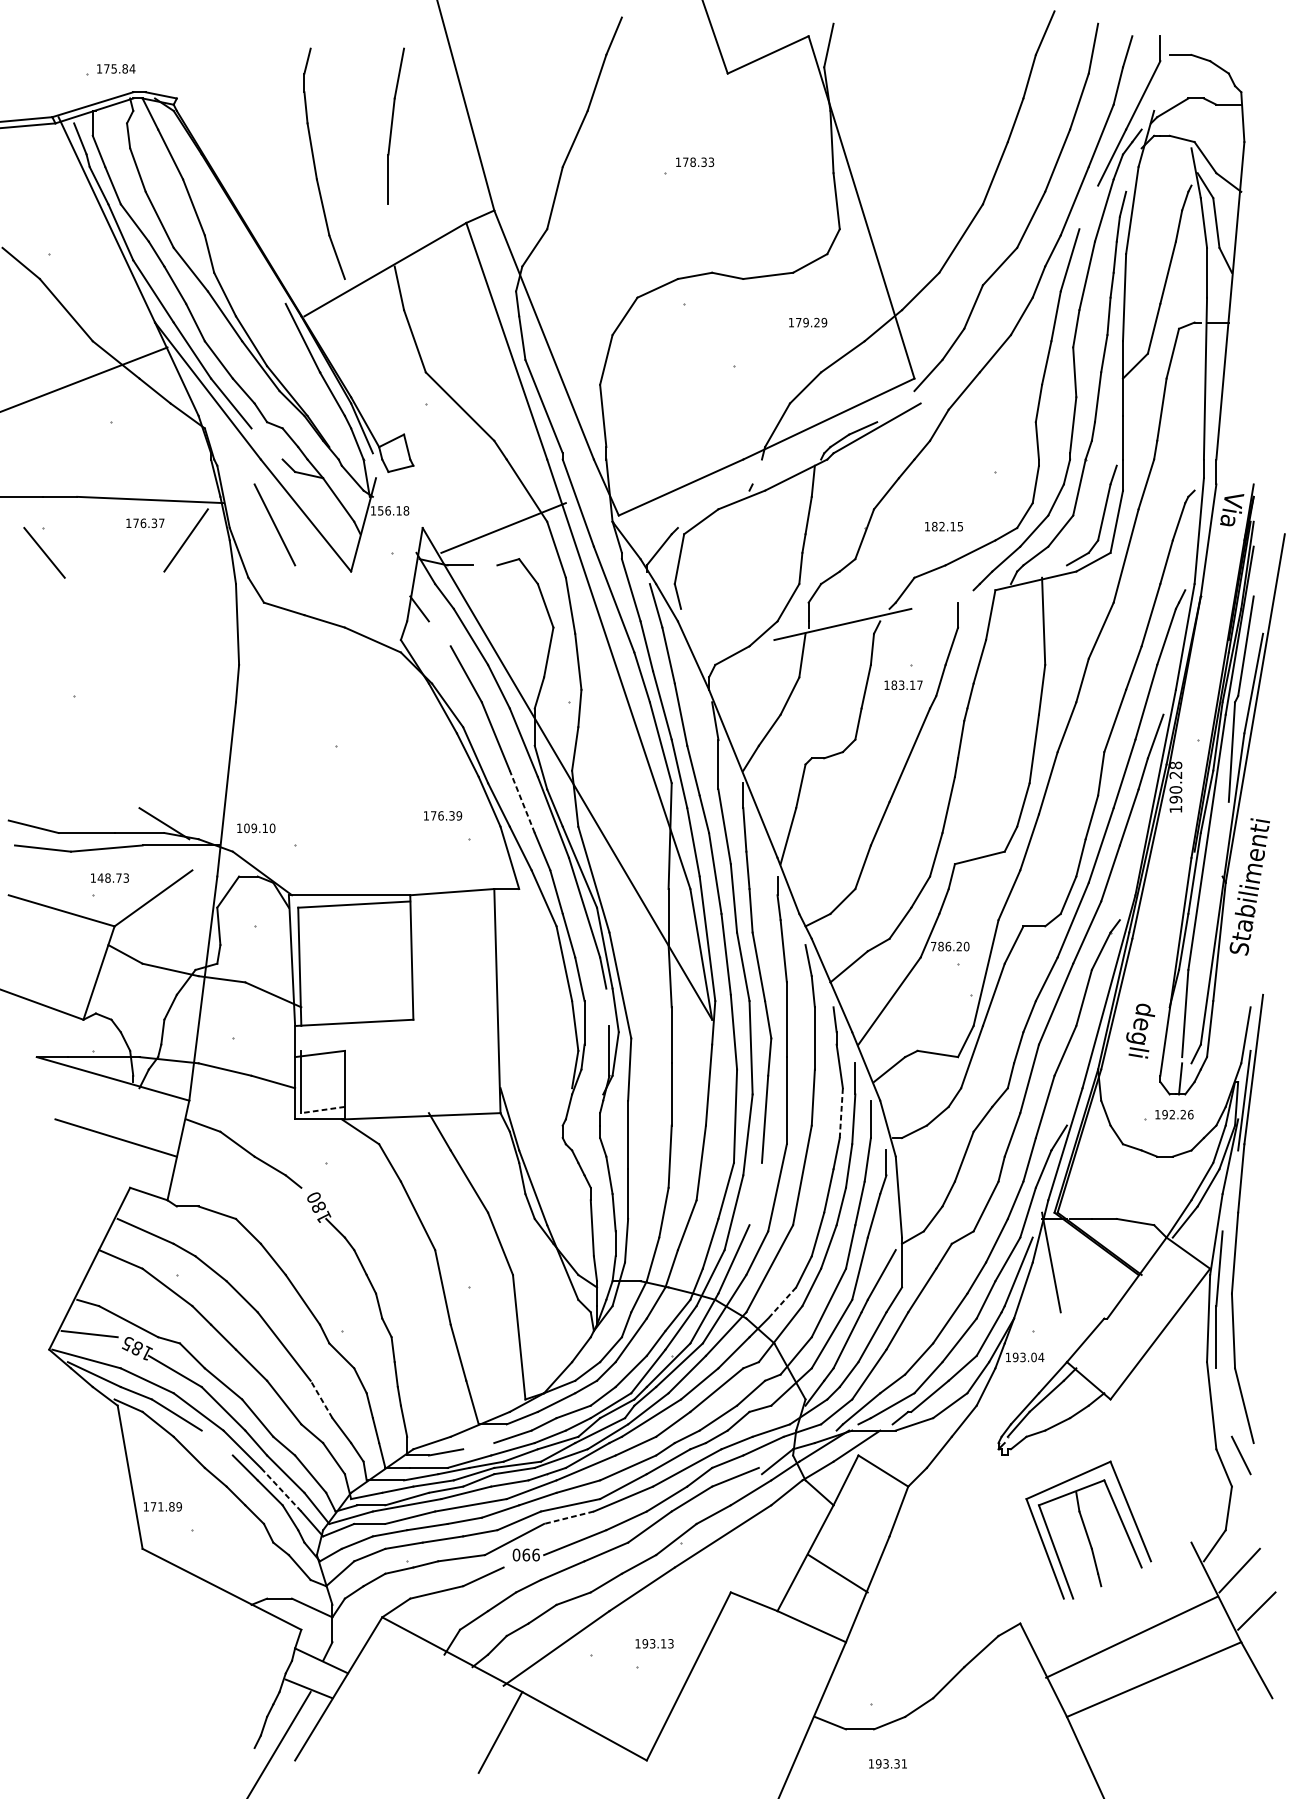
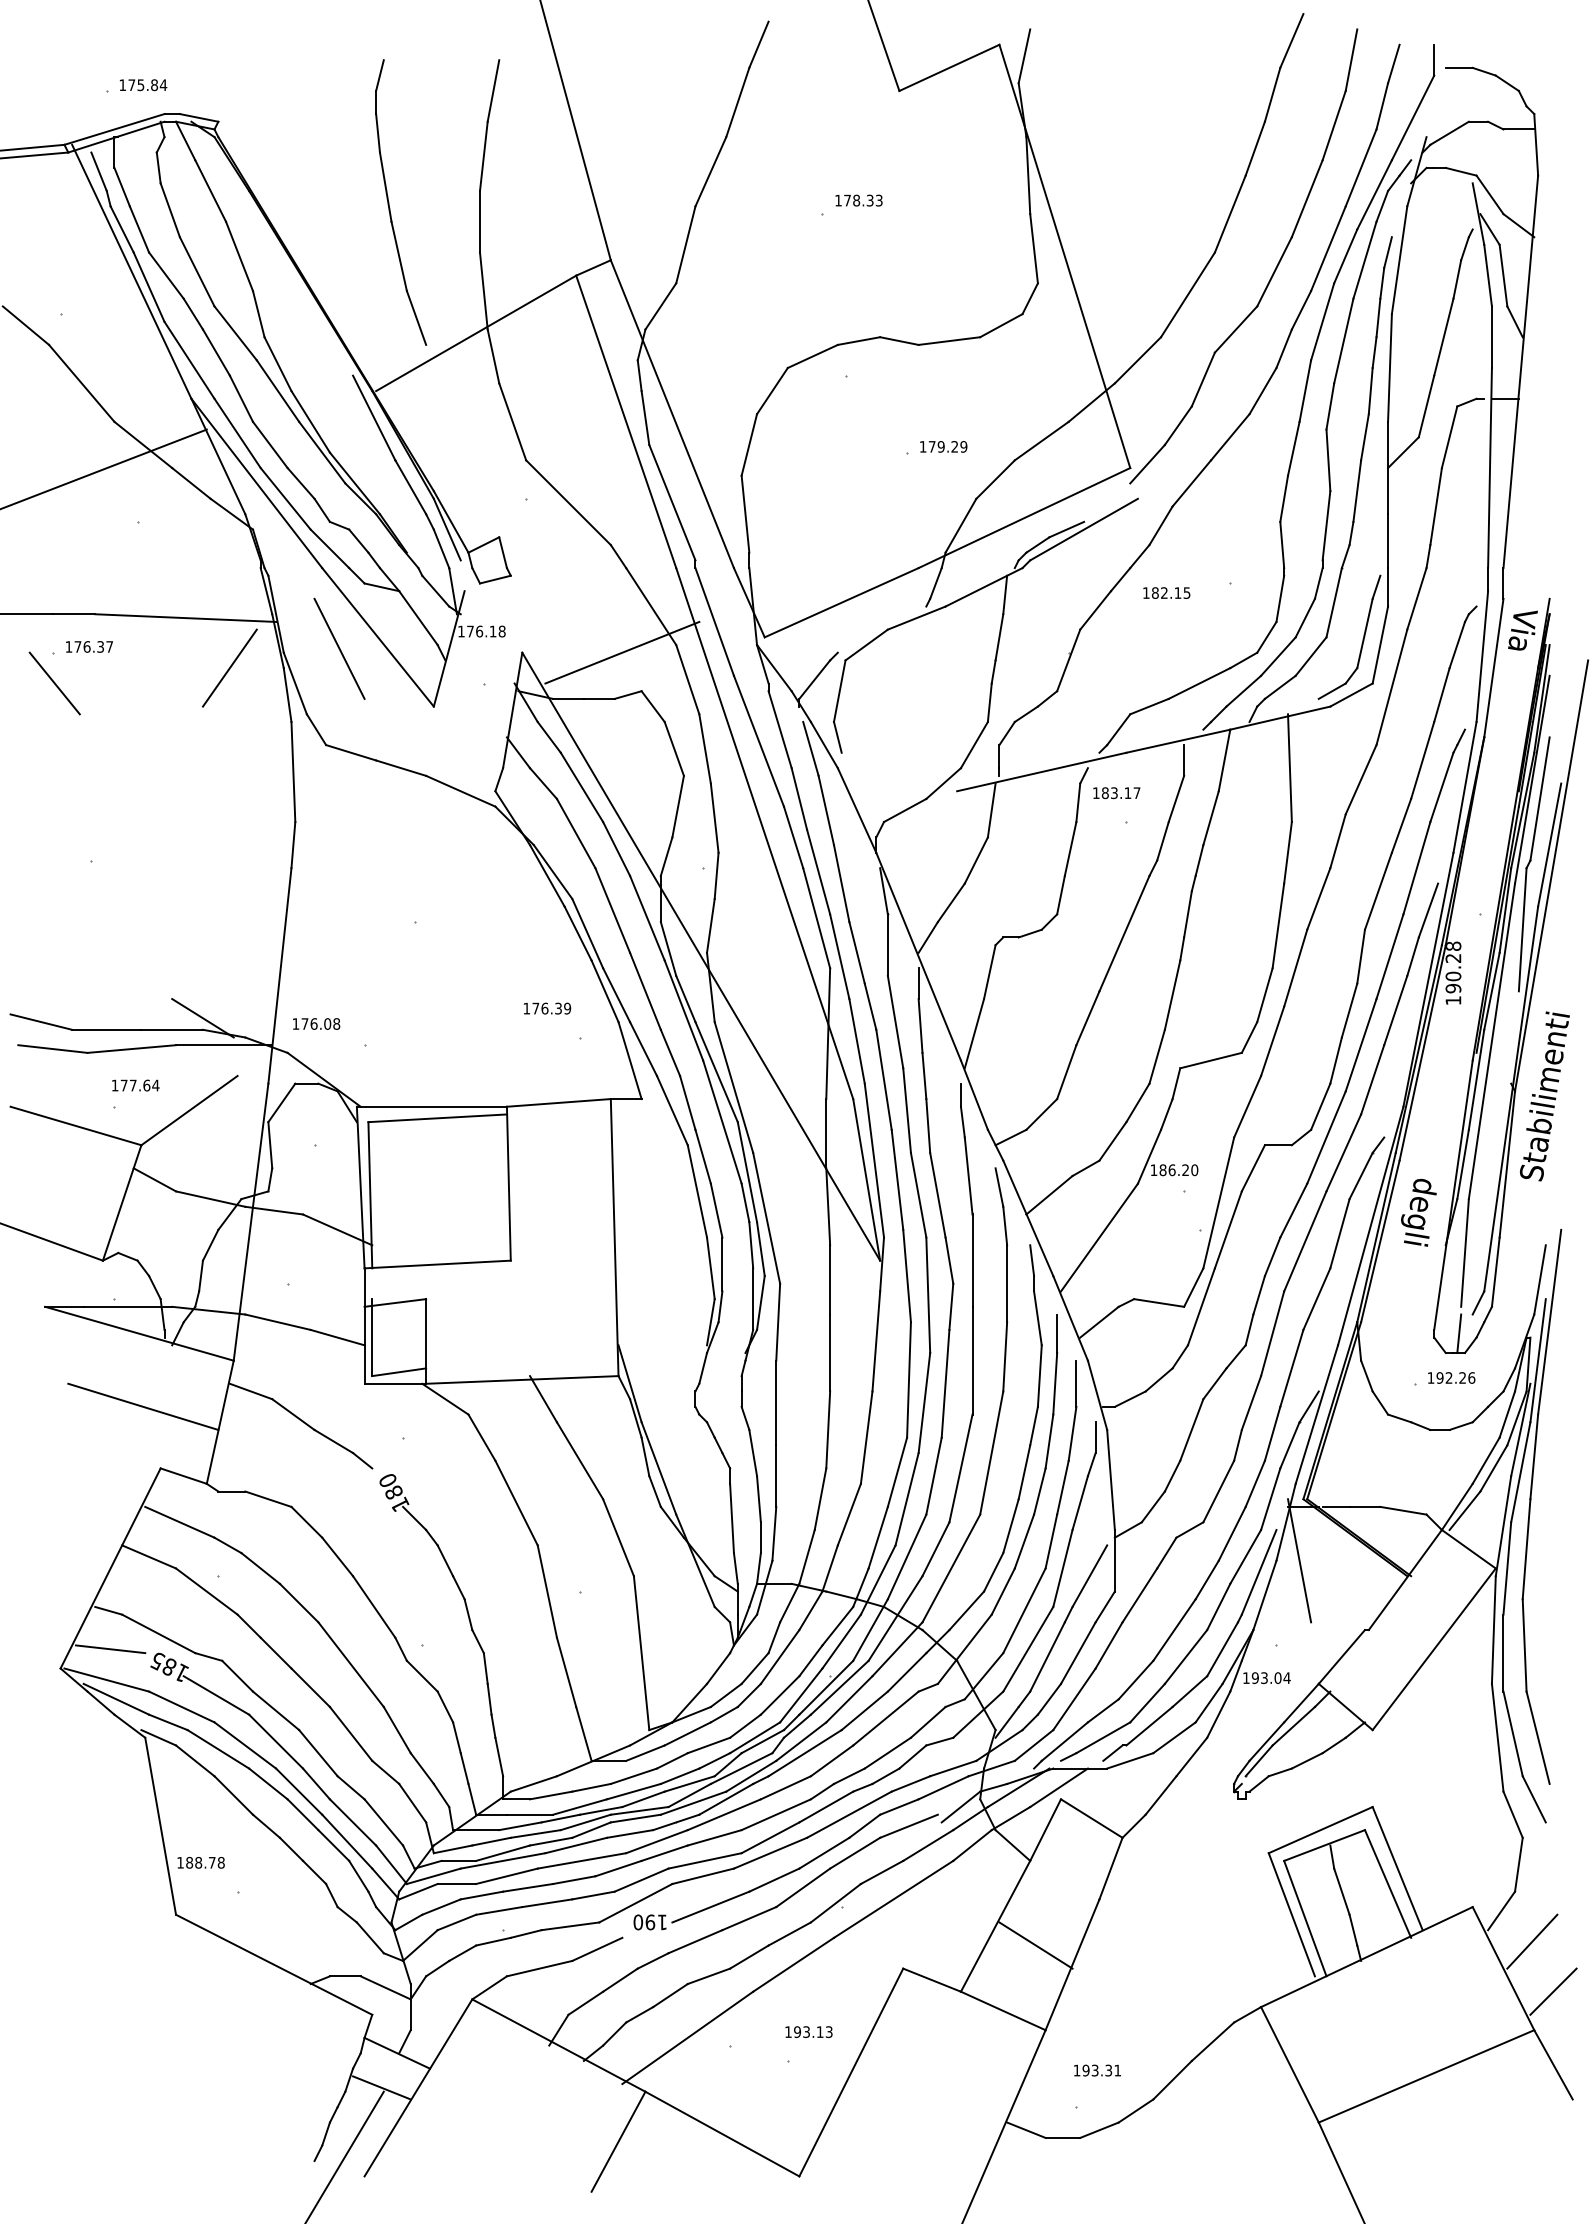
line: (1088, 207) -> (1345, 256), added
line: (391, 234) -> (483, 290), added
text: (807, 322) -> (943, 446), moved
line: (266, 443) -> (329, 548), added
line: (756, 471) -> (935, 583), added
text: (380, 510) -> (470, 631), 156.18 -> 176.18
text: (145, 522) -> (89, 646), moved
text: (943, 526) -> (1166, 592), moved
line: (484, 565) -> (598, 698), added
line: (953, 598) -> (1178, 740), added
line: (439, 633) -> (543, 783), added
text: (903, 685) -> (1116, 793), moved
line: (522, 801) -> (645, 990), dashed -> solid
text: (259, 827) -> (320, 1023), 109.10 -> 176.08
text: (113, 878) -> (139, 1085), 148.73 -> 177.64
text: (933, 946) -> (1153, 1169), 786.20 -> 186.20
line: (608, 1007) -> (751, 1245), added
text: (1140, 1030) -> (1418, 1212), moved
line: (322, 1110) -> (398, 1372), dashed -> solid
line: (841, 1113) -> (1039, 1376), dashed -> solid
line: (1230, 1191) -> (1520, 1472), added
line: (755, 1193) -> (933, 1475), added
line: (782, 1302) -> (966, 1610), dashed -> solid
line: (321, 1399) -> (397, 1730), dashed -> solid
line: (1223, 1402) -> (1512, 1733), added
line: (217, 1442) -> (268, 1783), added
line: (478, 1445) -> (591, 1787), added
line: (281, 1489) -> (347, 1841), dashed -> solid
text: (166, 1506) -> (205, 1862), 171.89 -> 188.78
line: (569, 1517) -> (703, 1876), dashed -> solid
text: (536, 1555) -> (662, 1922), 990 -> 190
line: (1131, 1637) -> (1366, 1957), moved
text: (887, 1763) -> (1097, 2070), moved

